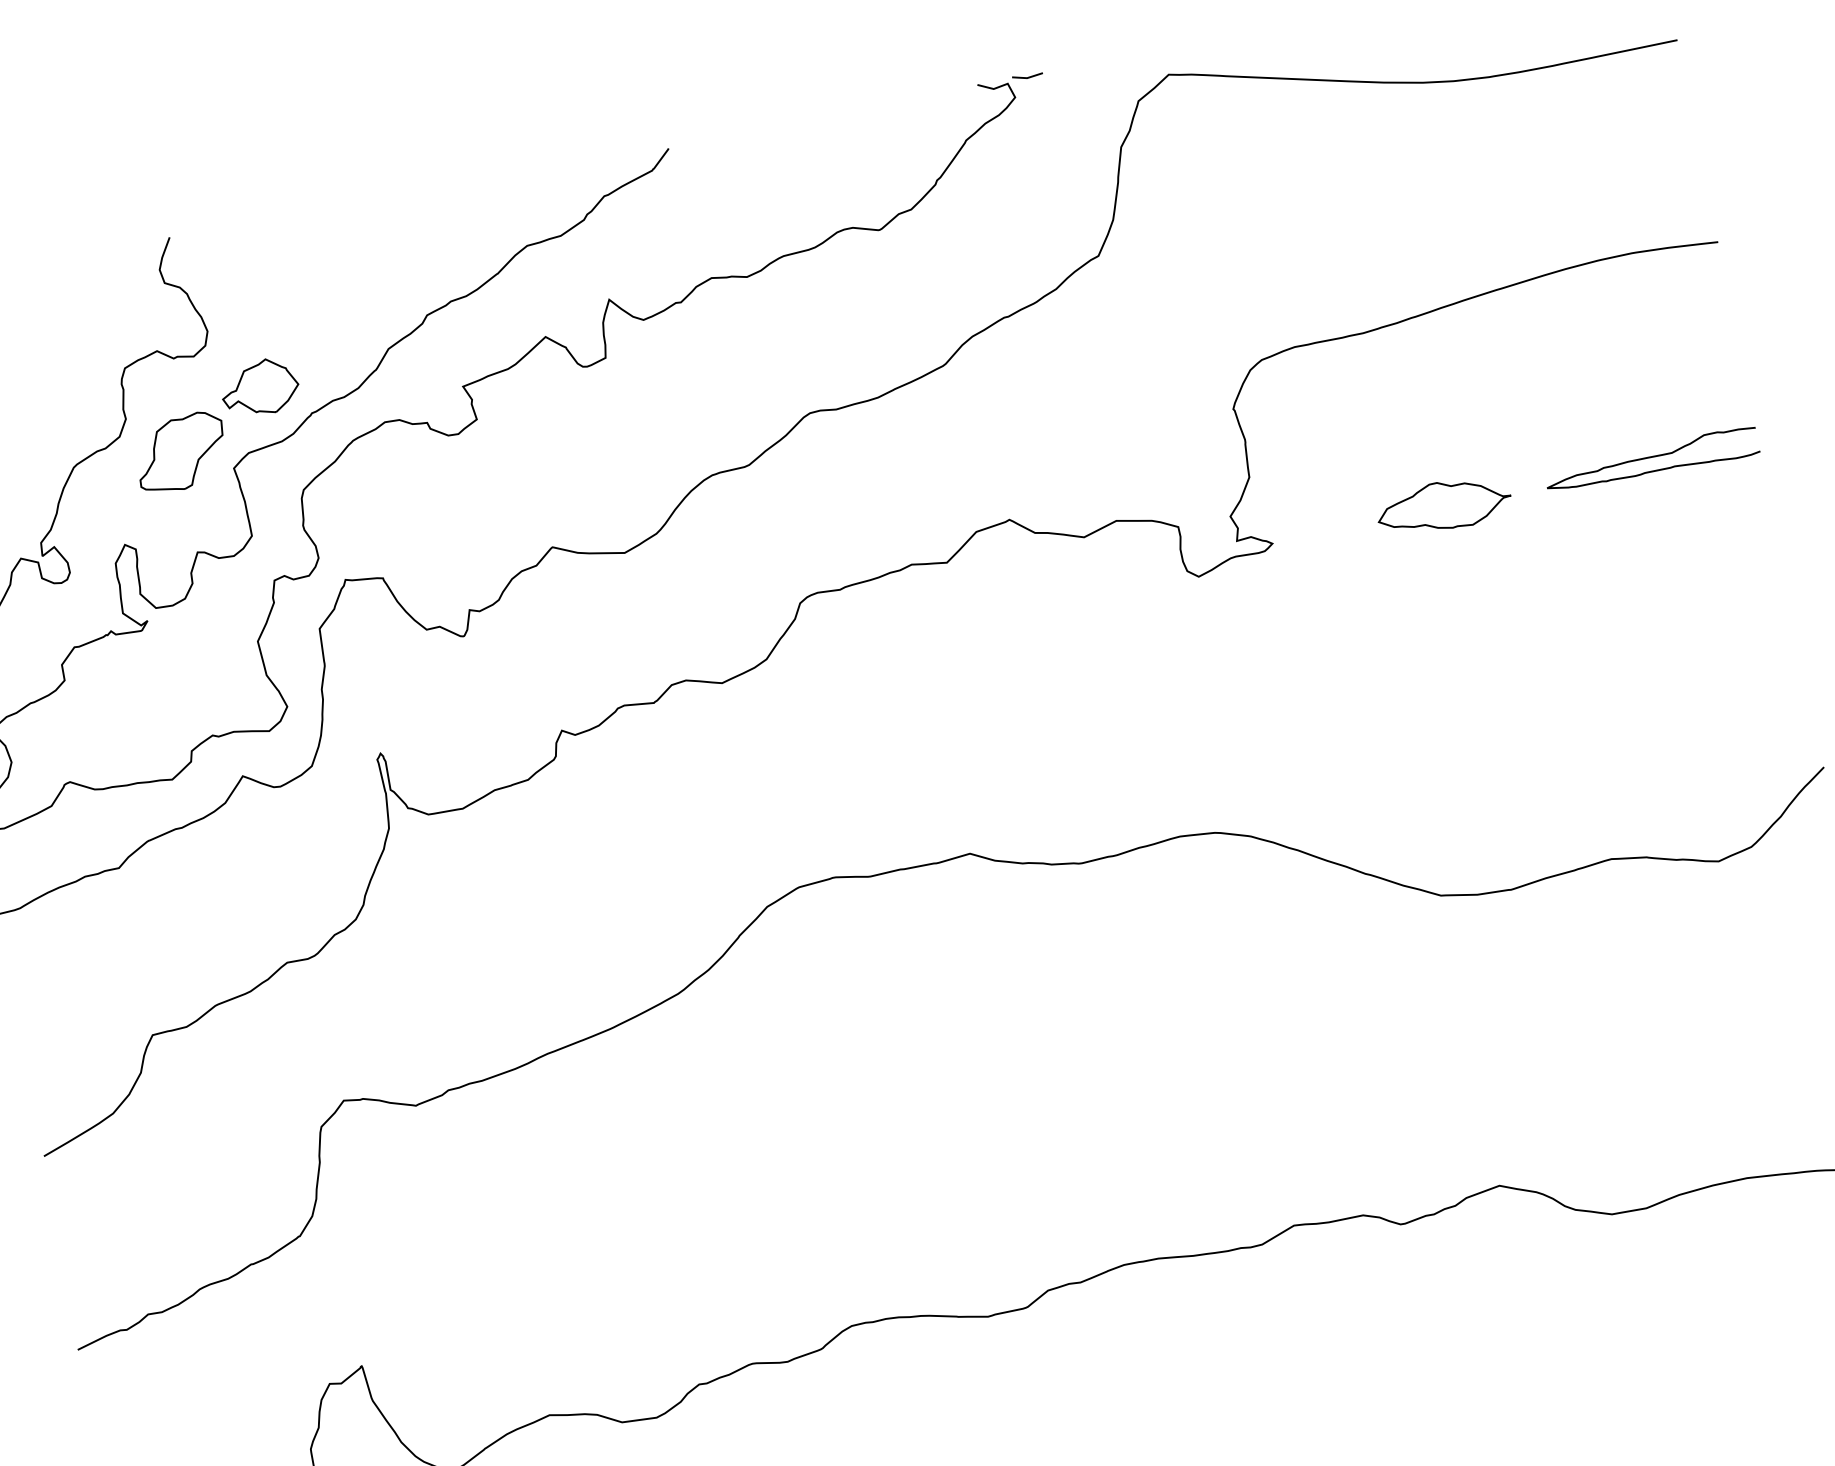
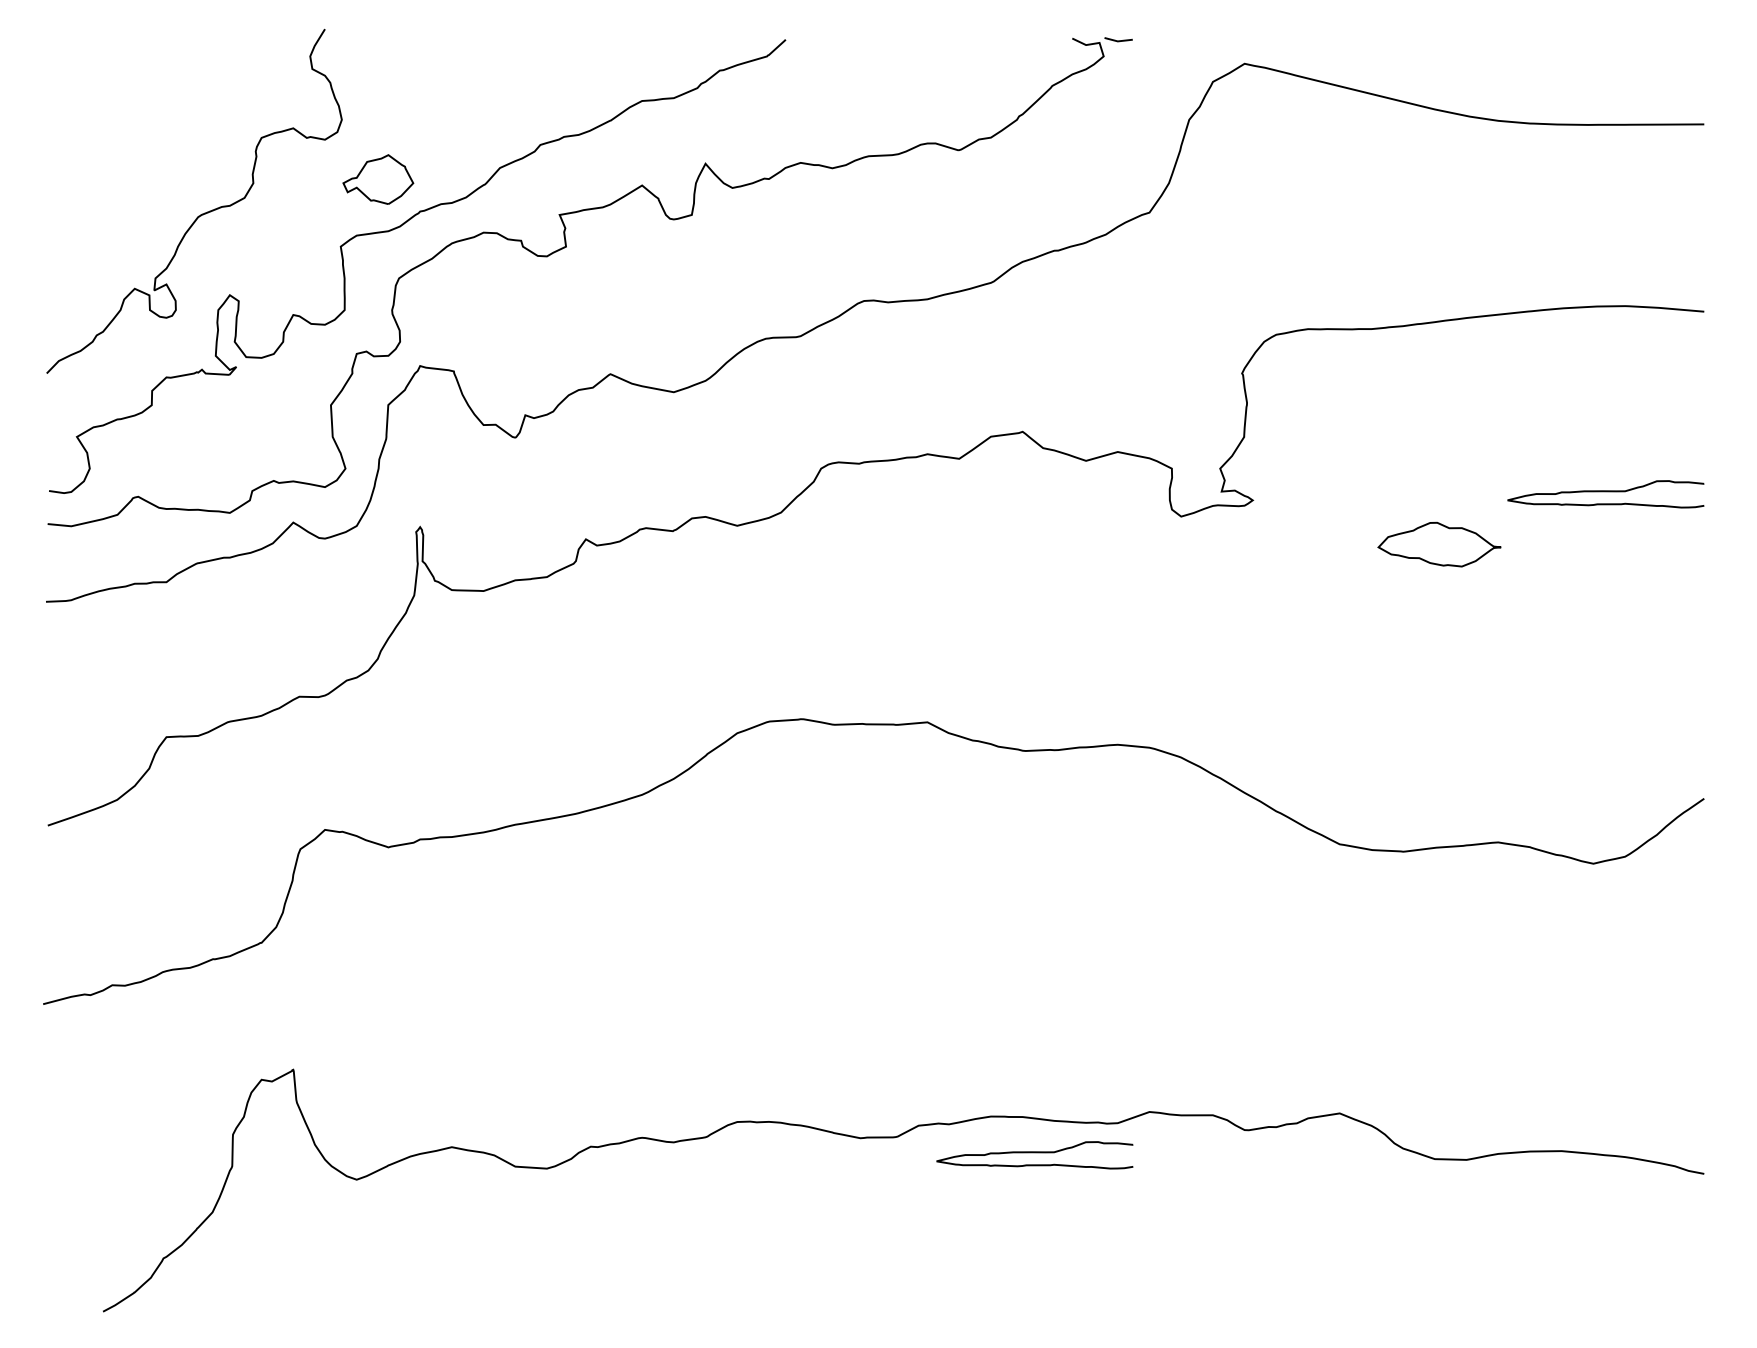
part: (180, 451) -> (296, 222), removed
part: (1444, 505) -> (1439, 544), moved
curve: (1179, 1295) -> (1034, 1153), added

